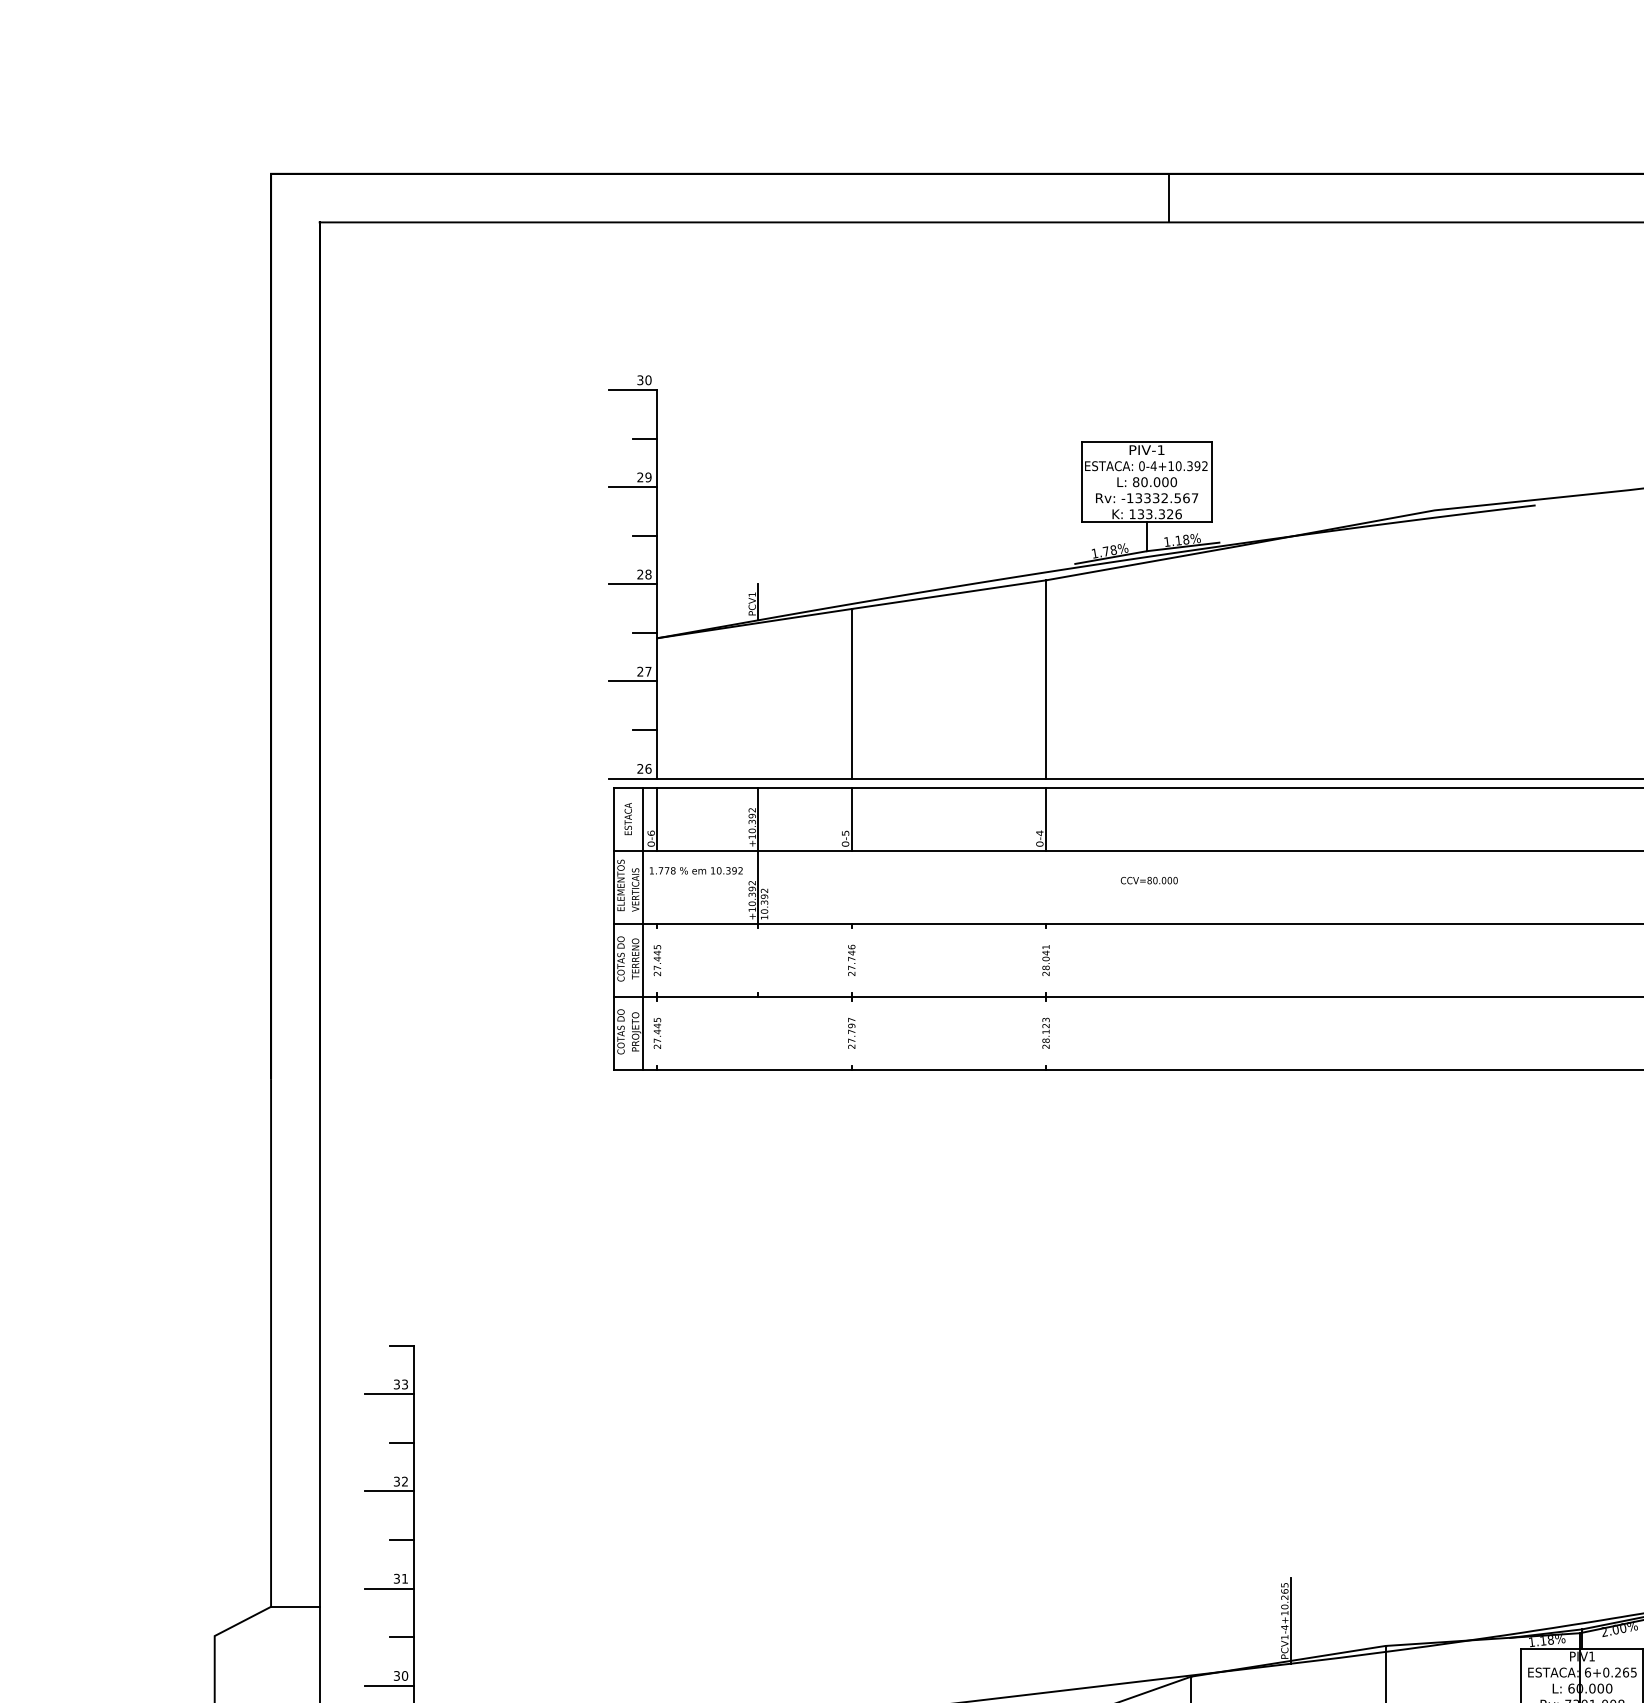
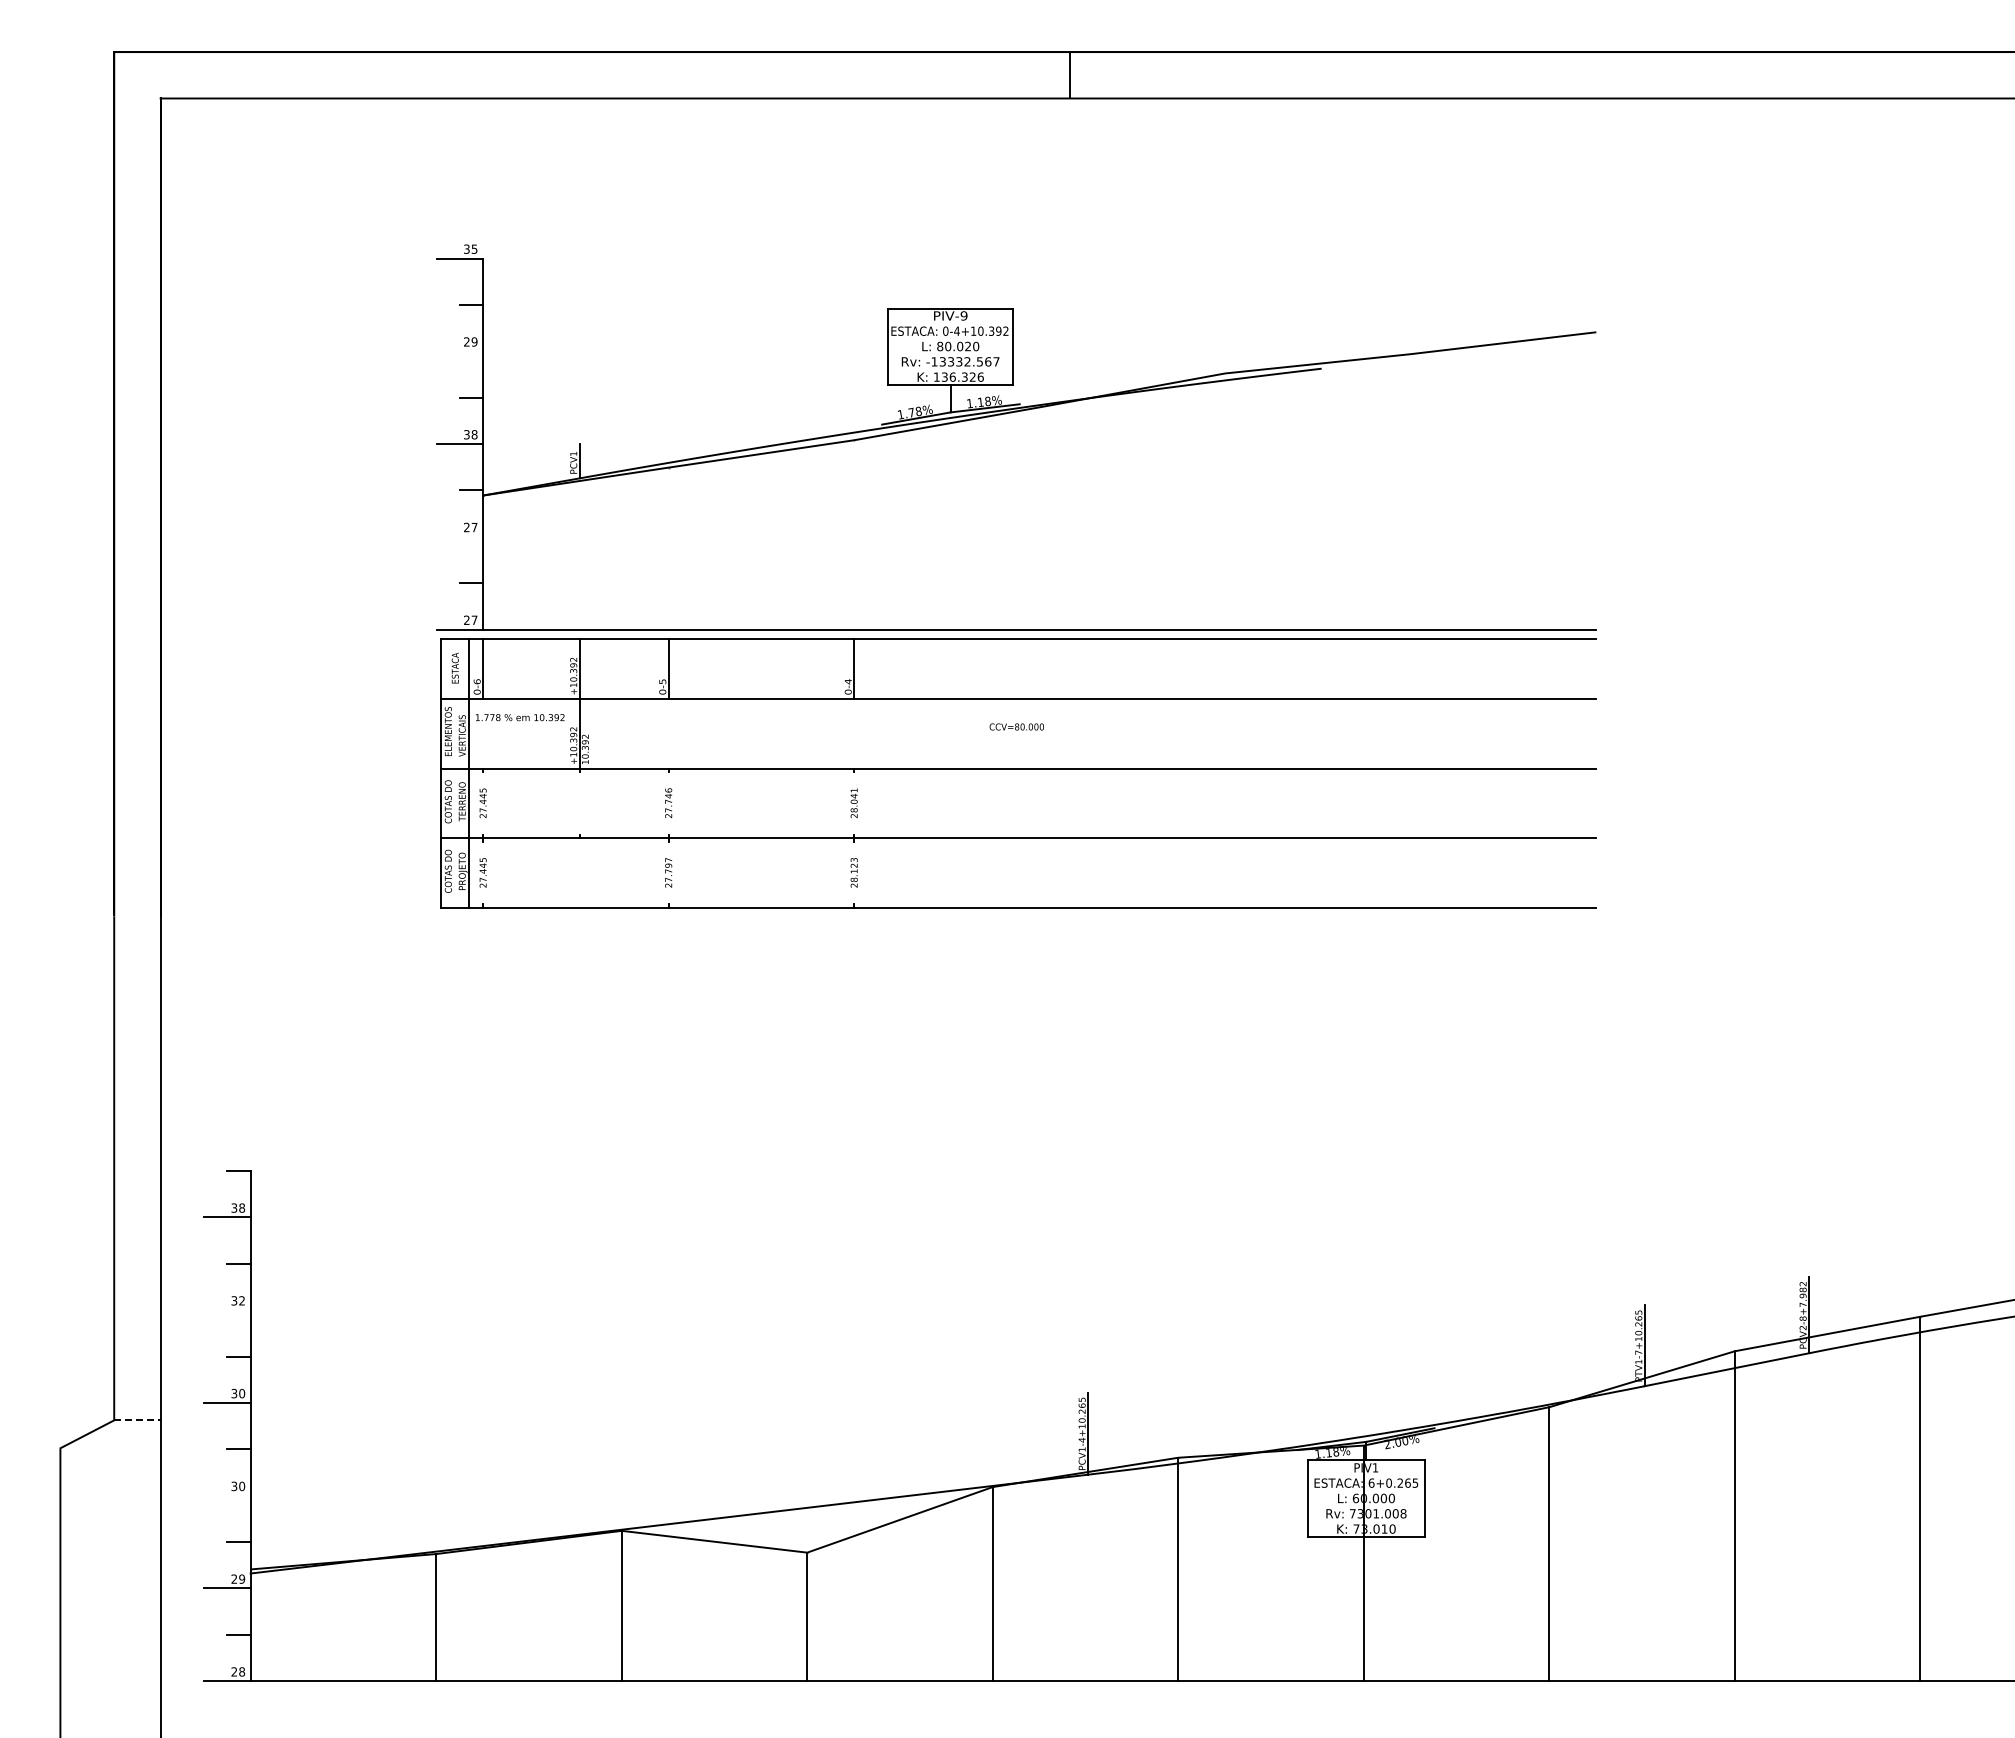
line: (1168, 198) -> (1070, 75), moved
text: (648, 379) -> (474, 248), 30 -> 35
text: (1160, 449) -> (963, 315), PIV-1 -> PIV-9
text: (1165, 482) -> (968, 346), 80.000 -> 80.020
line: (632, 487) -> (459, 351), removed
text: (1148, 513) -> (952, 376), 133.326 -> 136.326
text: (640, 574) -> (466, 434), 28 -> 38
line: (1046, 679) -> (854, 534), removed
line: (632, 681) -> (459, 536), removed
line: (851, 693) -> (668, 548), removed
text: (648, 768) -> (474, 619), 26 -> 27
text: (1148, 880) -> (1016, 726), moved
text: (405, 1383) -> (242, 1207), 33 -> 38
line: (389, 1491) -> (227, 1310), removed
text: (405, 1578) -> (242, 1393), 31 -> 30
line: (295, 1606) -> (137, 1420), solid -> dashed
line: (389, 1685) -> (227, 1495), removed

